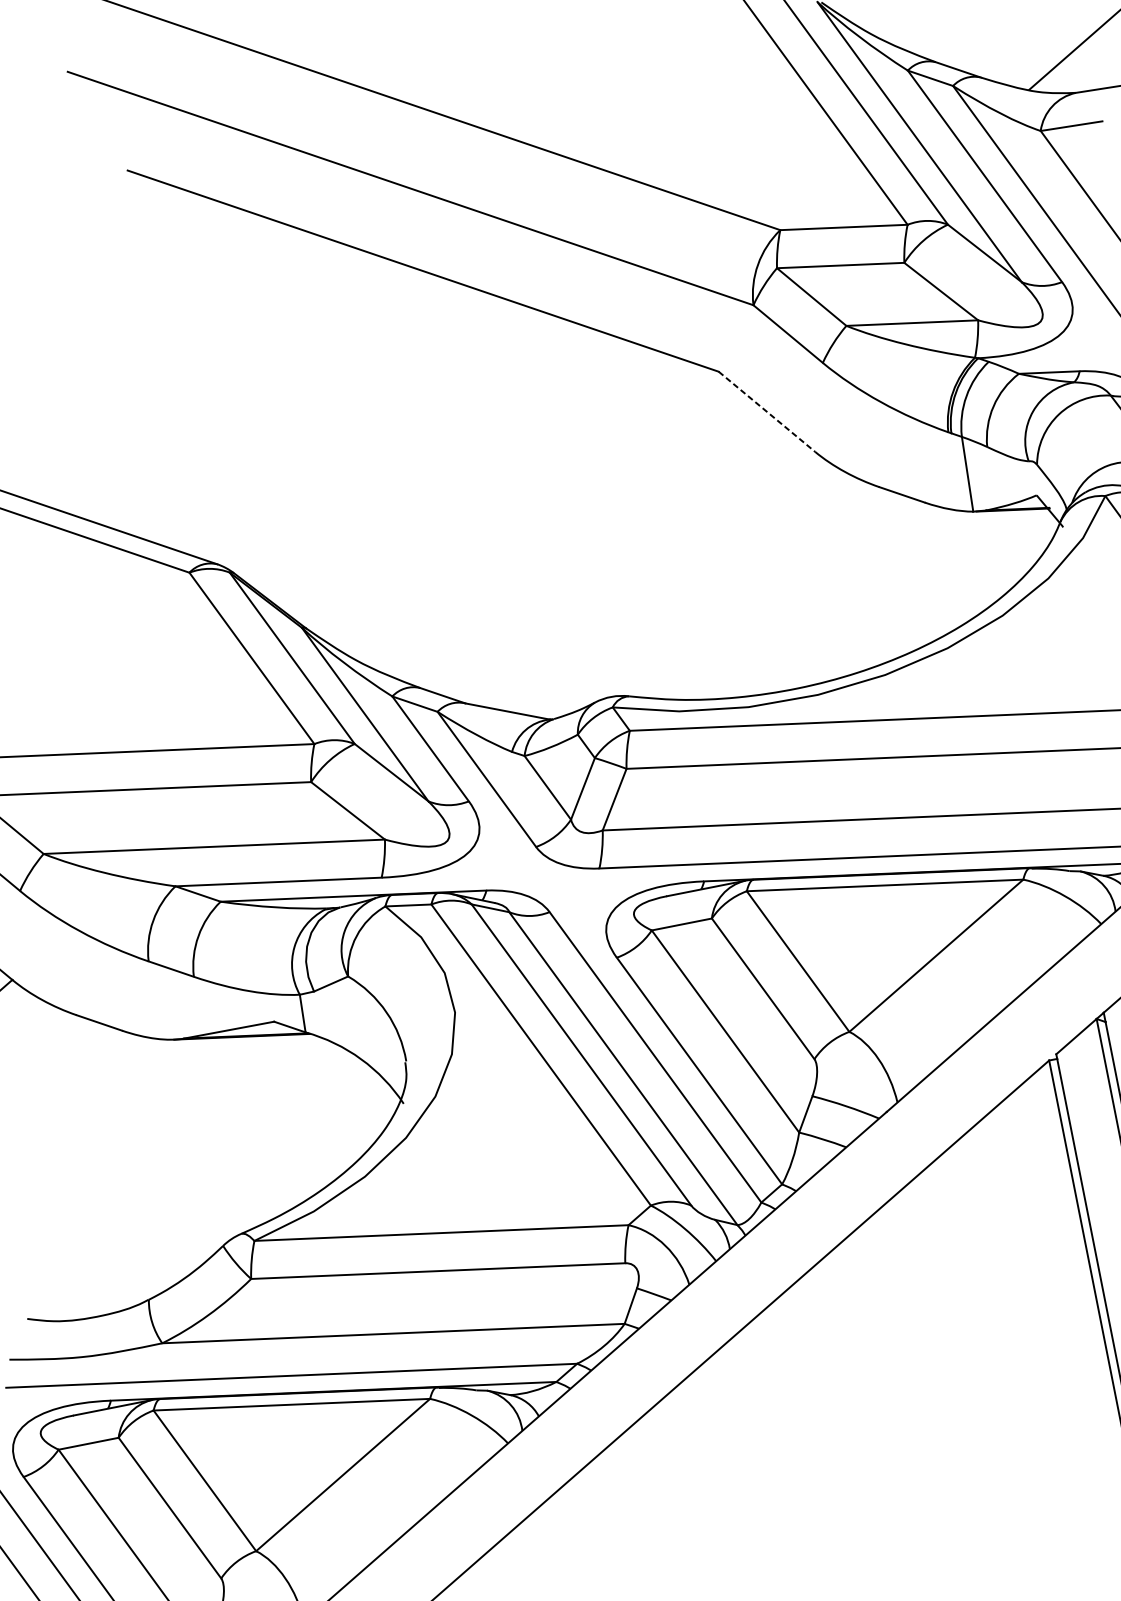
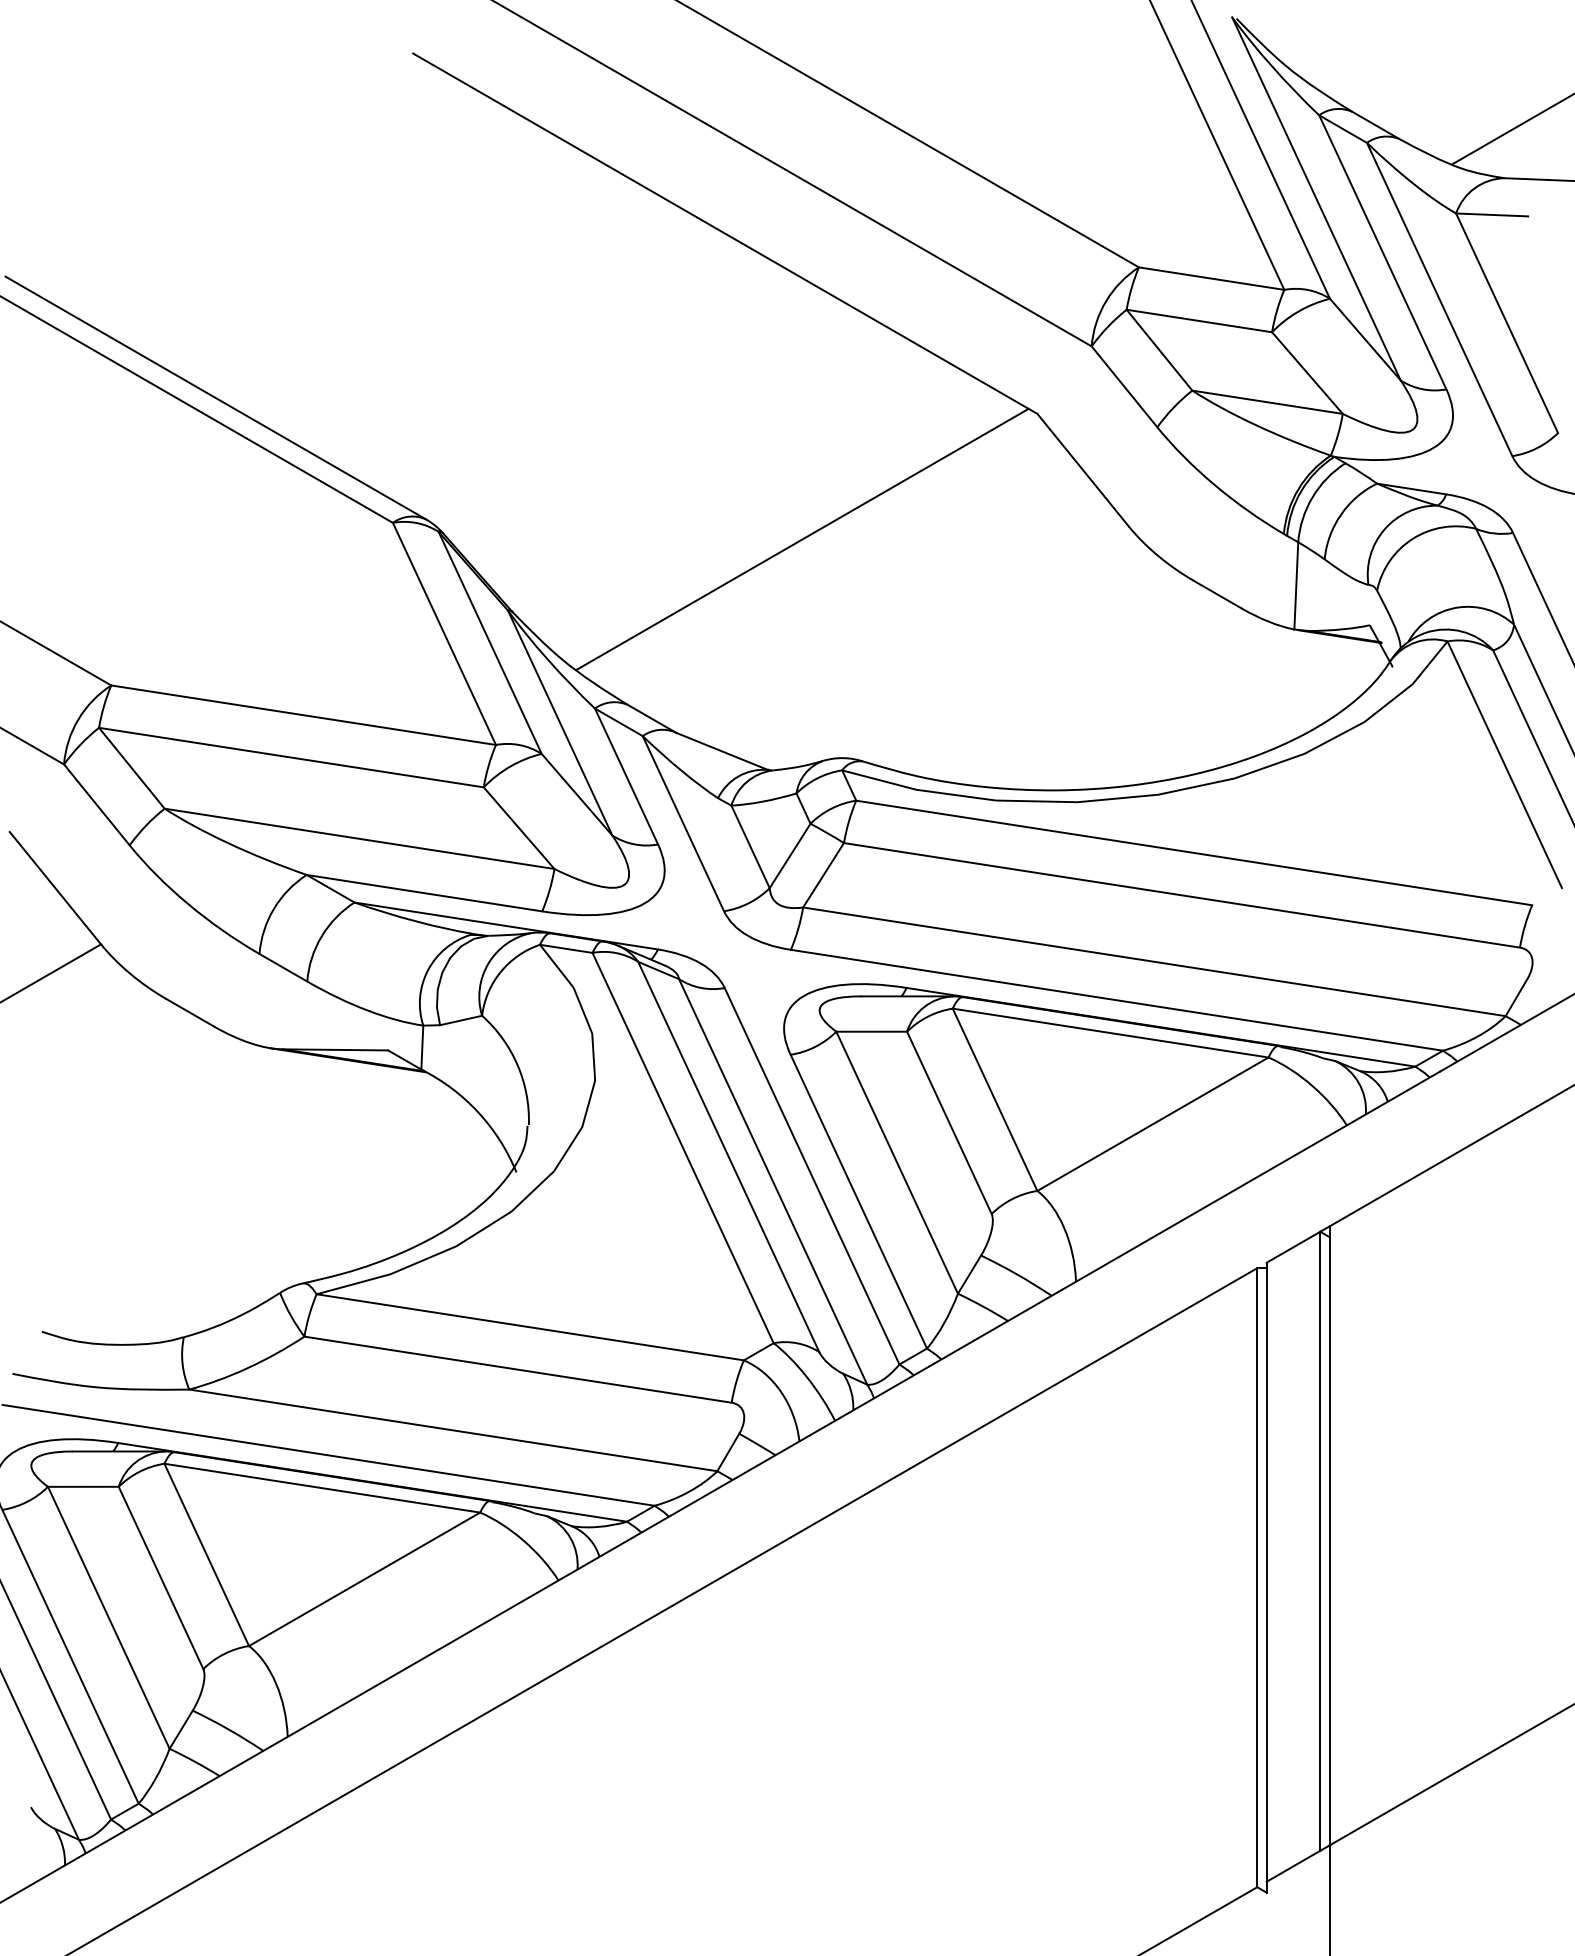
line: (767, 412) -> (1083, 470), dashed -> solid
line: (540, 517) -> (802, 538), added

